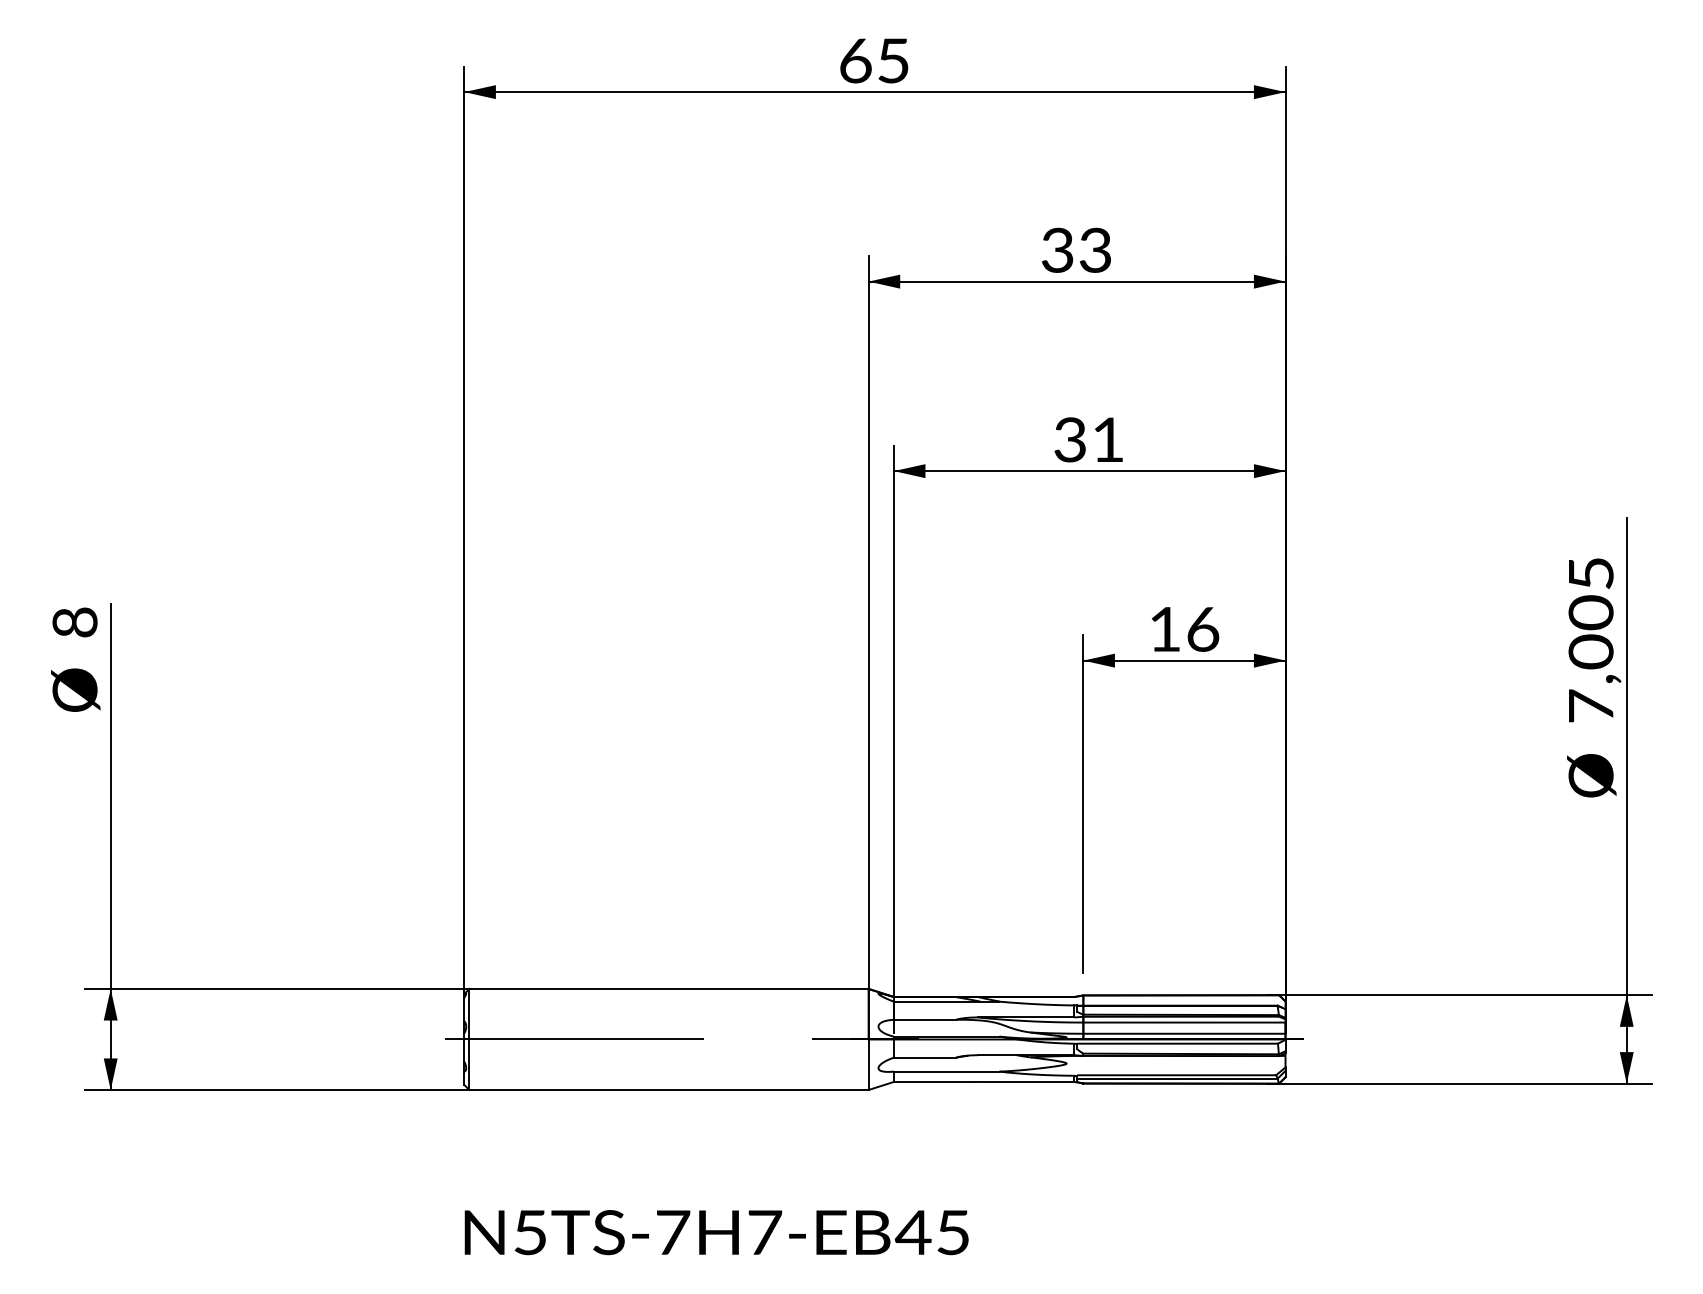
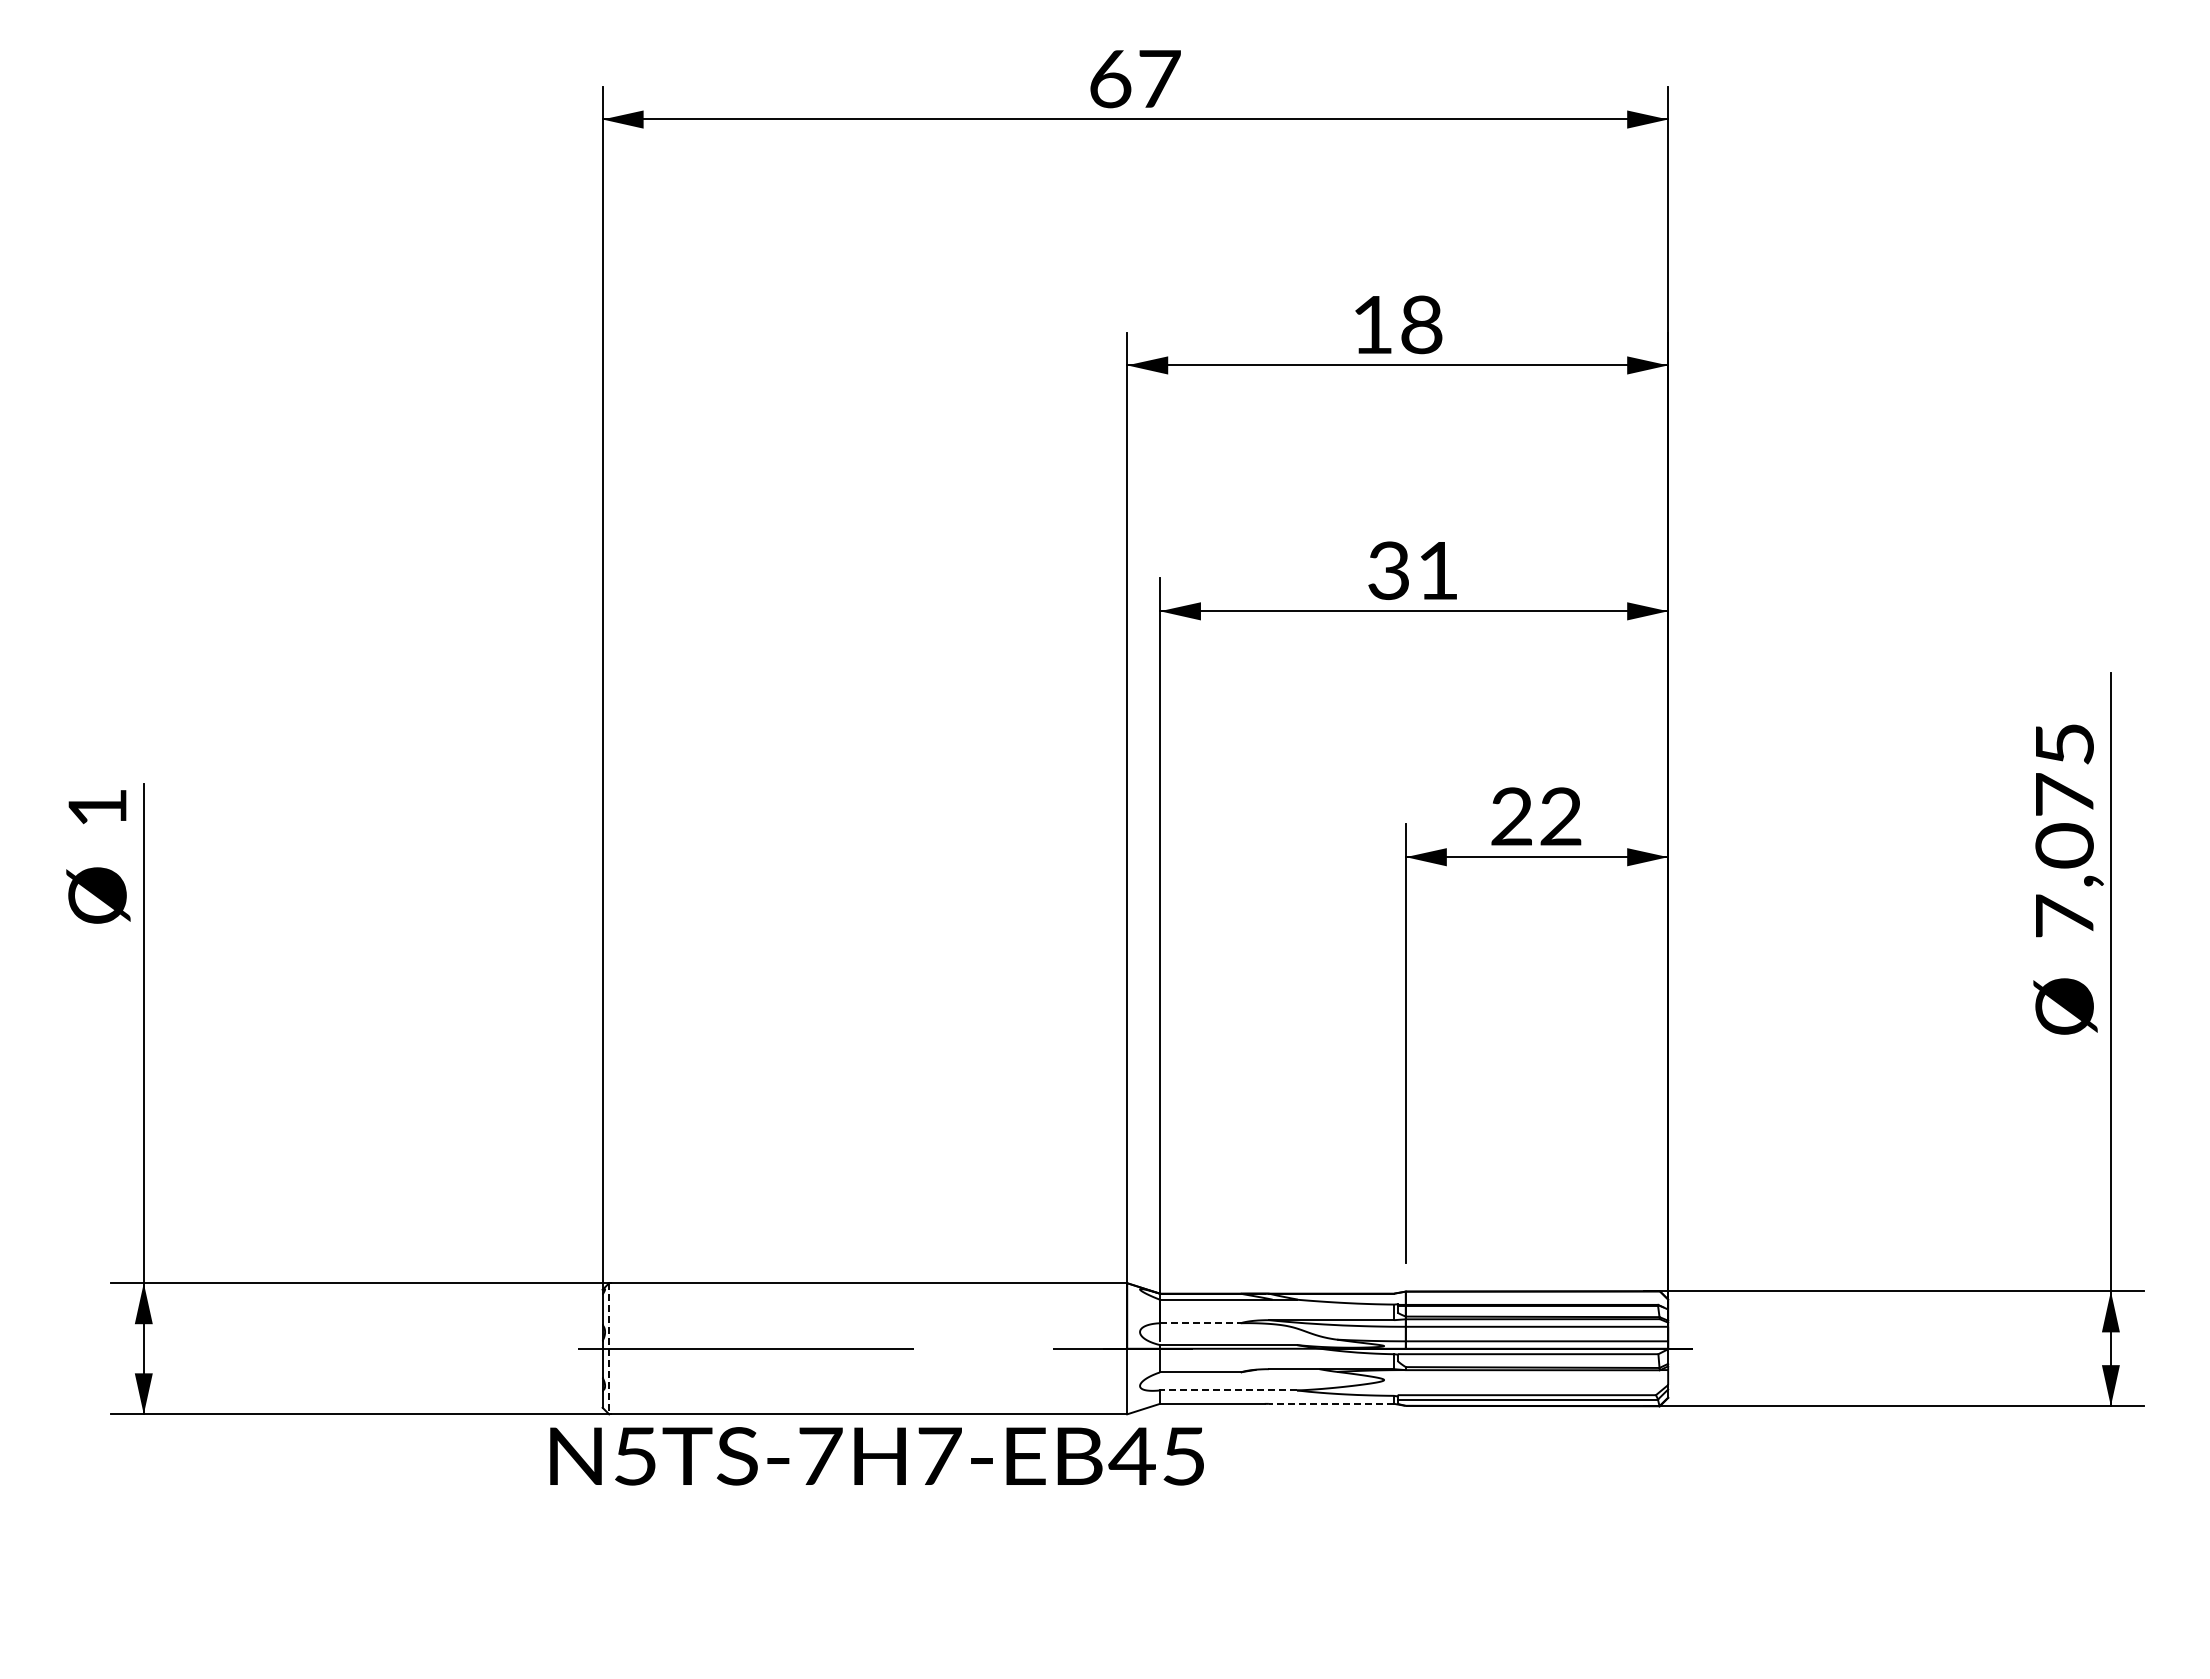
text: (893, 61) -> (1159, 79), 65 -> 67
text: (1076, 250) -> (1397, 324), 33 -> 18
text: (1590, 612) -> (2064, 794), 7,005 -> 7,075
text: (75, 622) -> (97, 807), 8 -> 1
text: (1184, 629) -> (1536, 816), 16 -> 22
line: (925, 1020) -> (1200, 1323), solid -> dashed
line: (469, 1039) -> (609, 1348), solid -> dashed
line: (946, 1071) -> (1228, 1390), solid -> dashed
line: (1026, 1081) -> (1331, 1403), solid -> dashed
text: (716, 1232) -> (876, 1456), moved

